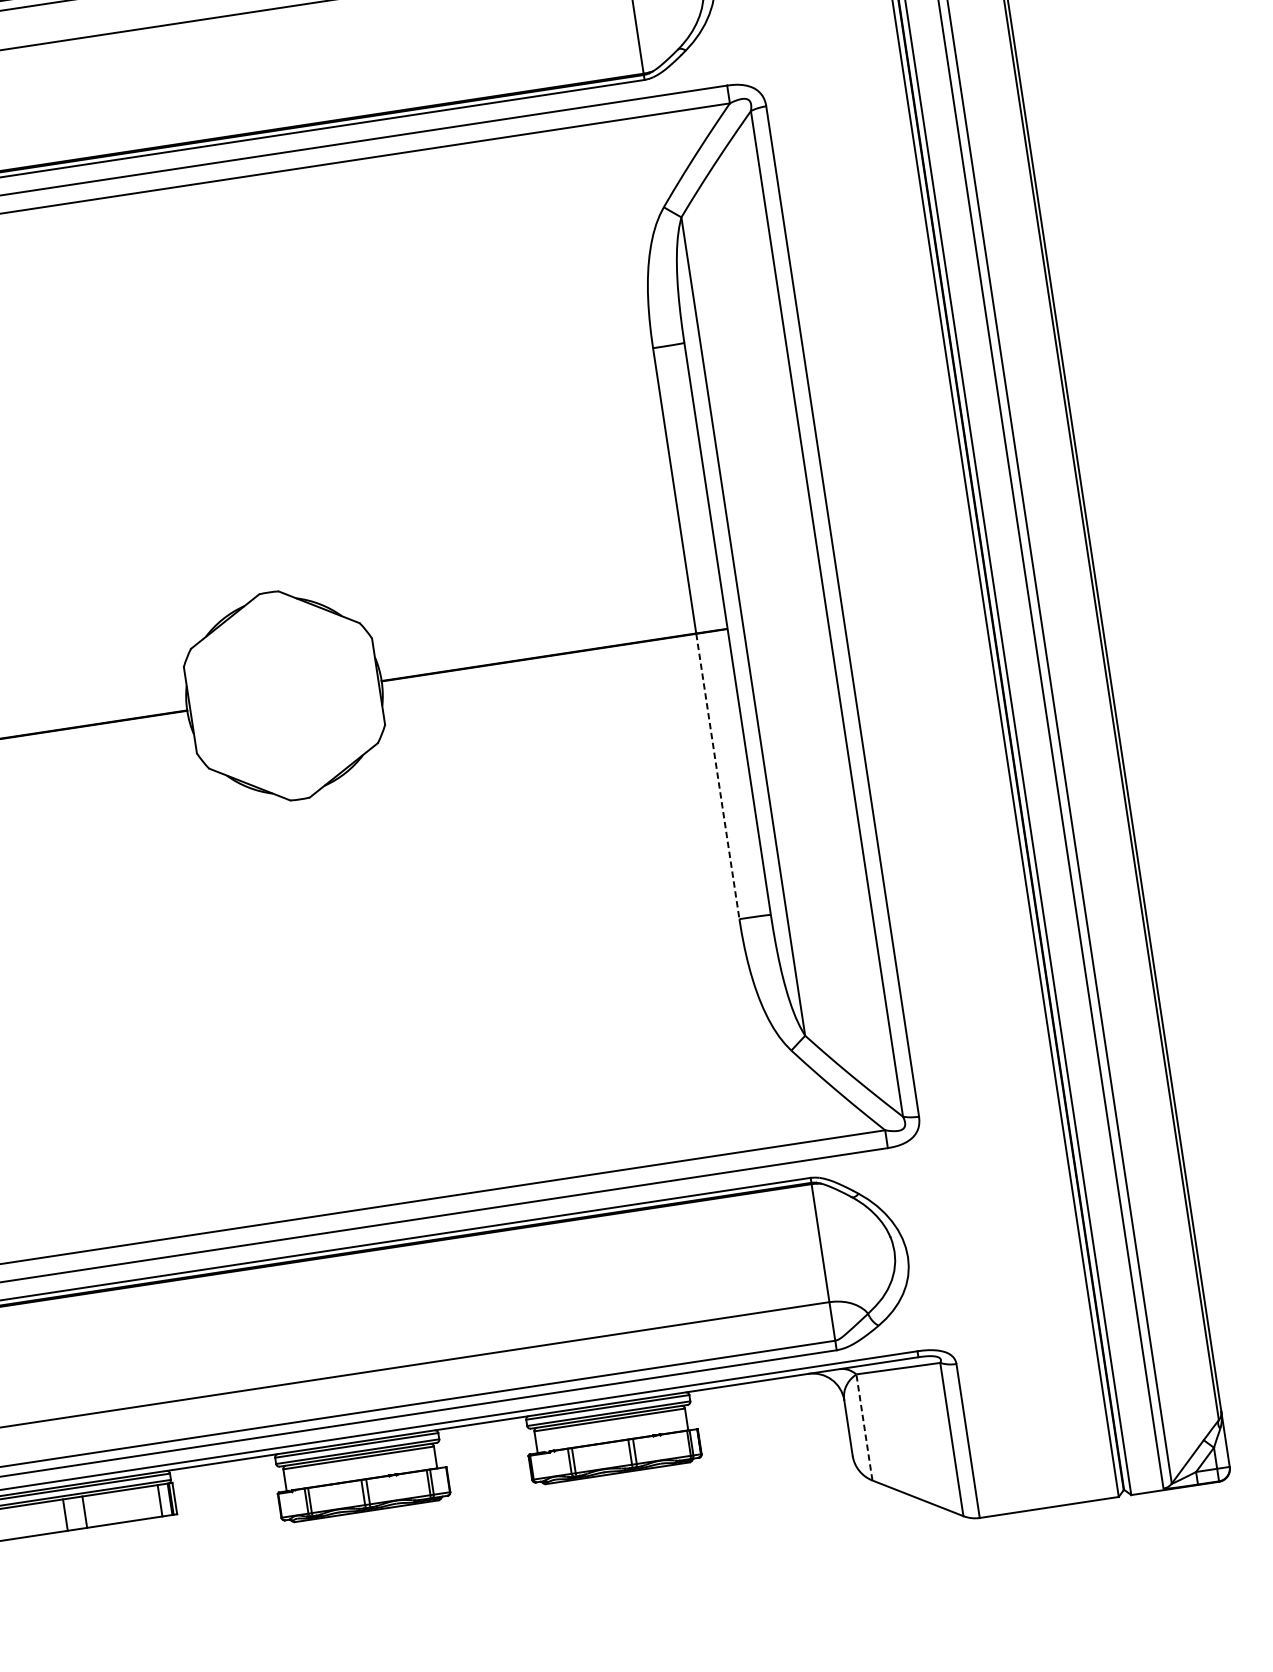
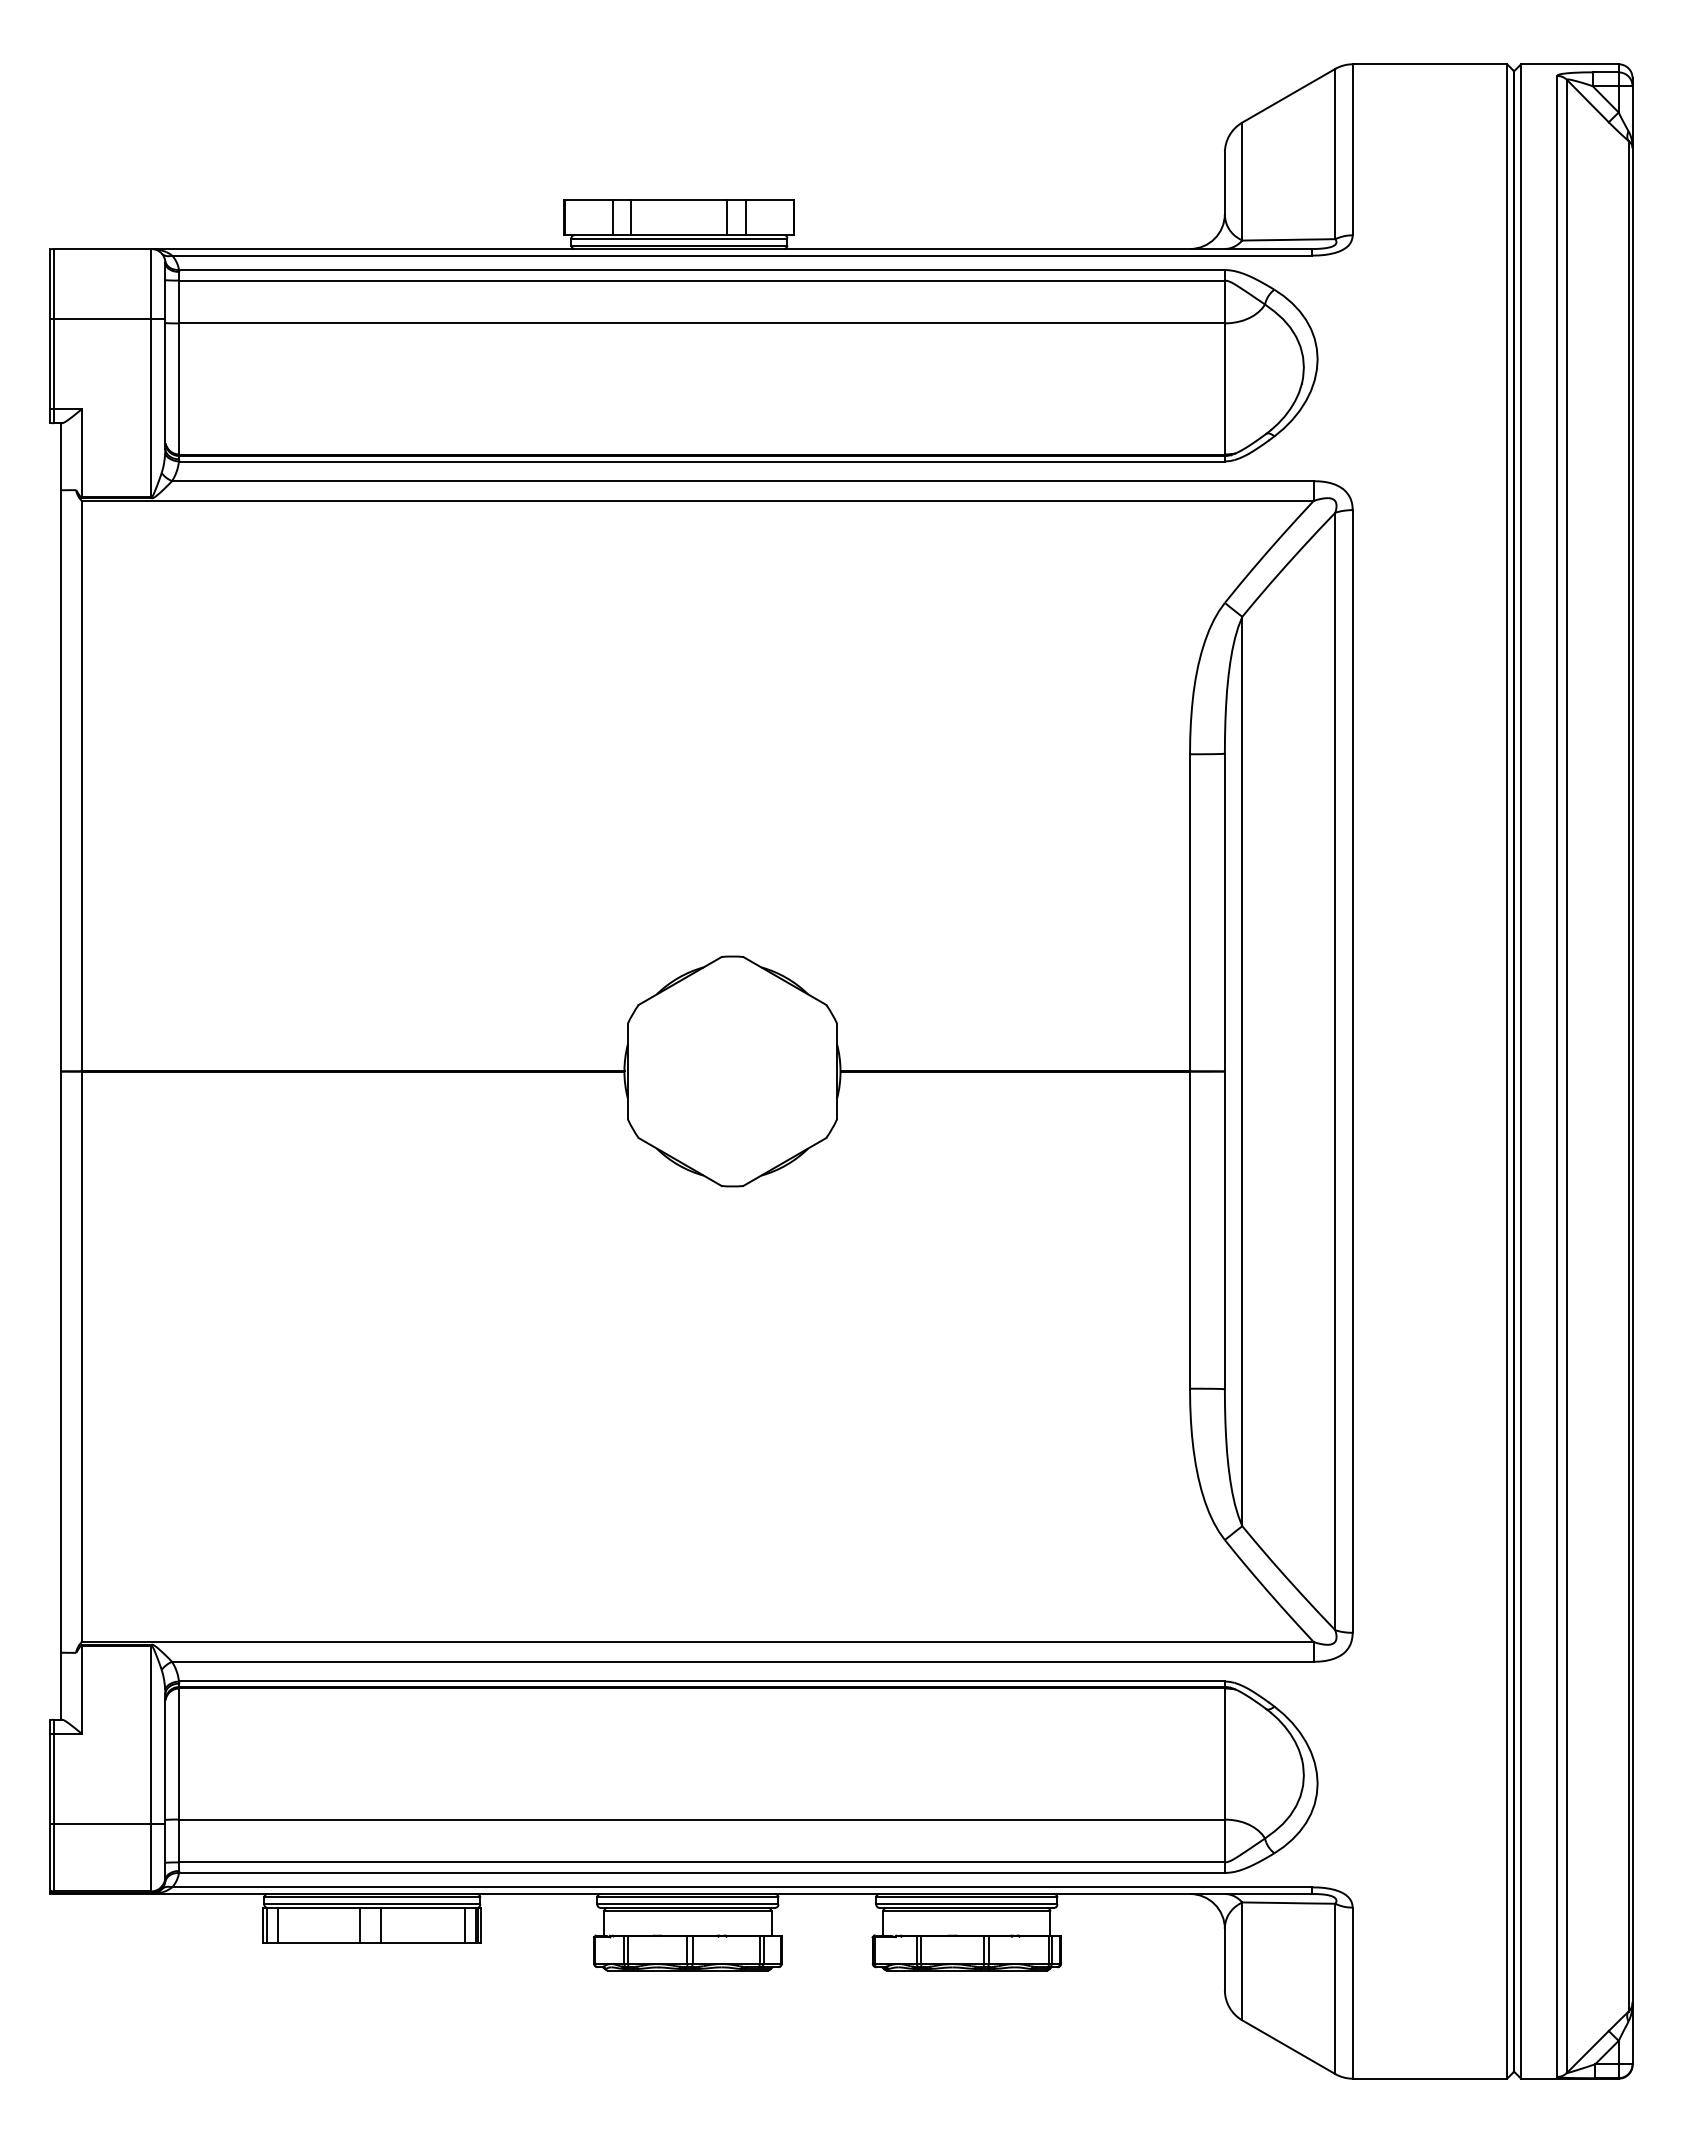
line: (718, 776) -> (1190, 1230), dashed -> solid
line: (864, 1427) -> (1242, 1961), dashed -> solid

